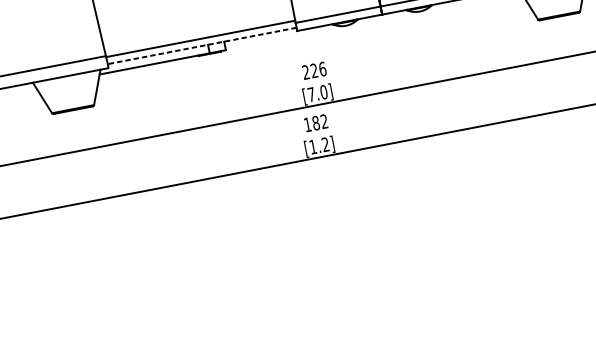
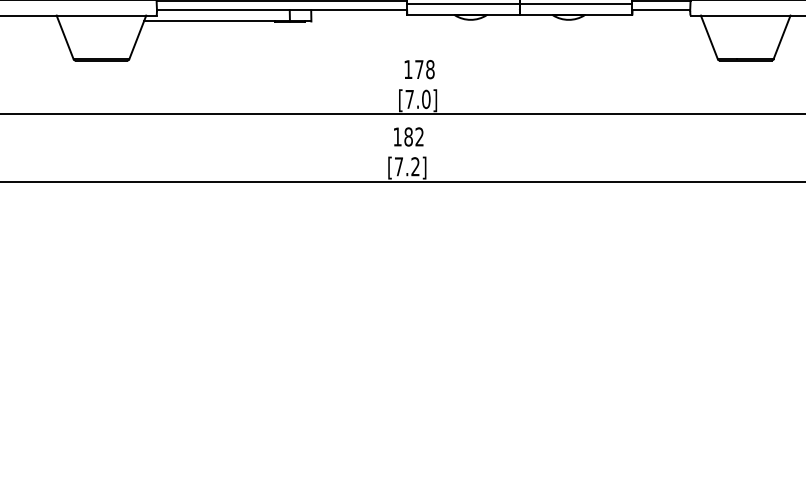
line: (201, 46) -> (281, 10), dashed -> solid
text: (314, 70) -> (419, 69), 226 -> 178
text: (312, 146) -> (398, 166), [1.2] -> [7.2]

